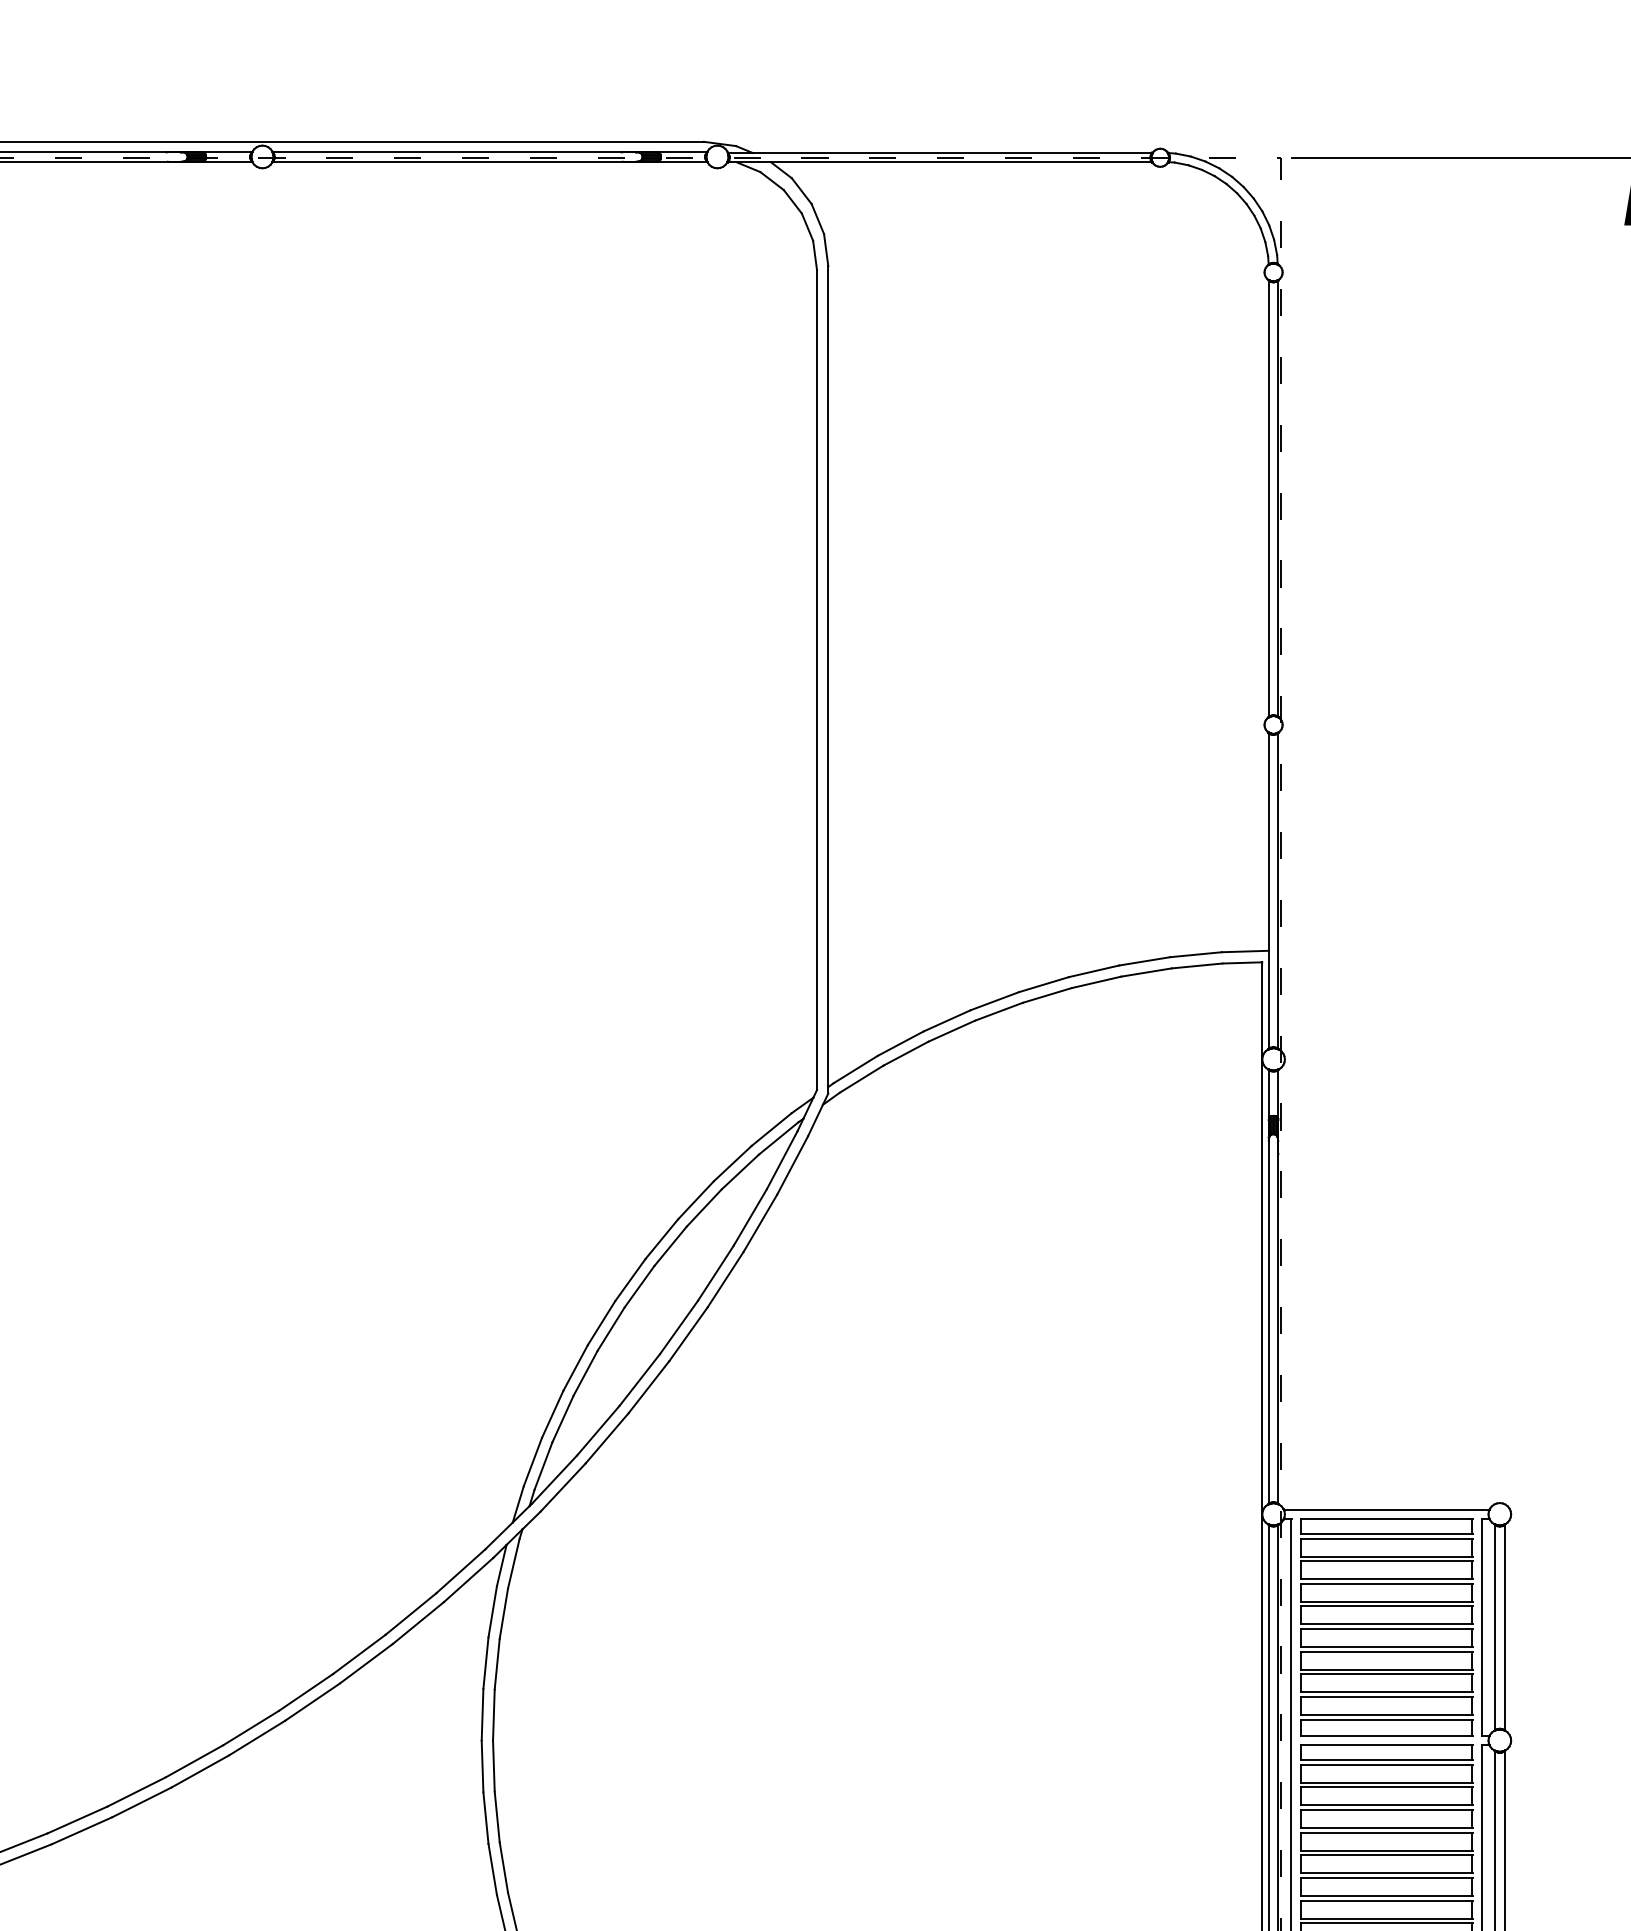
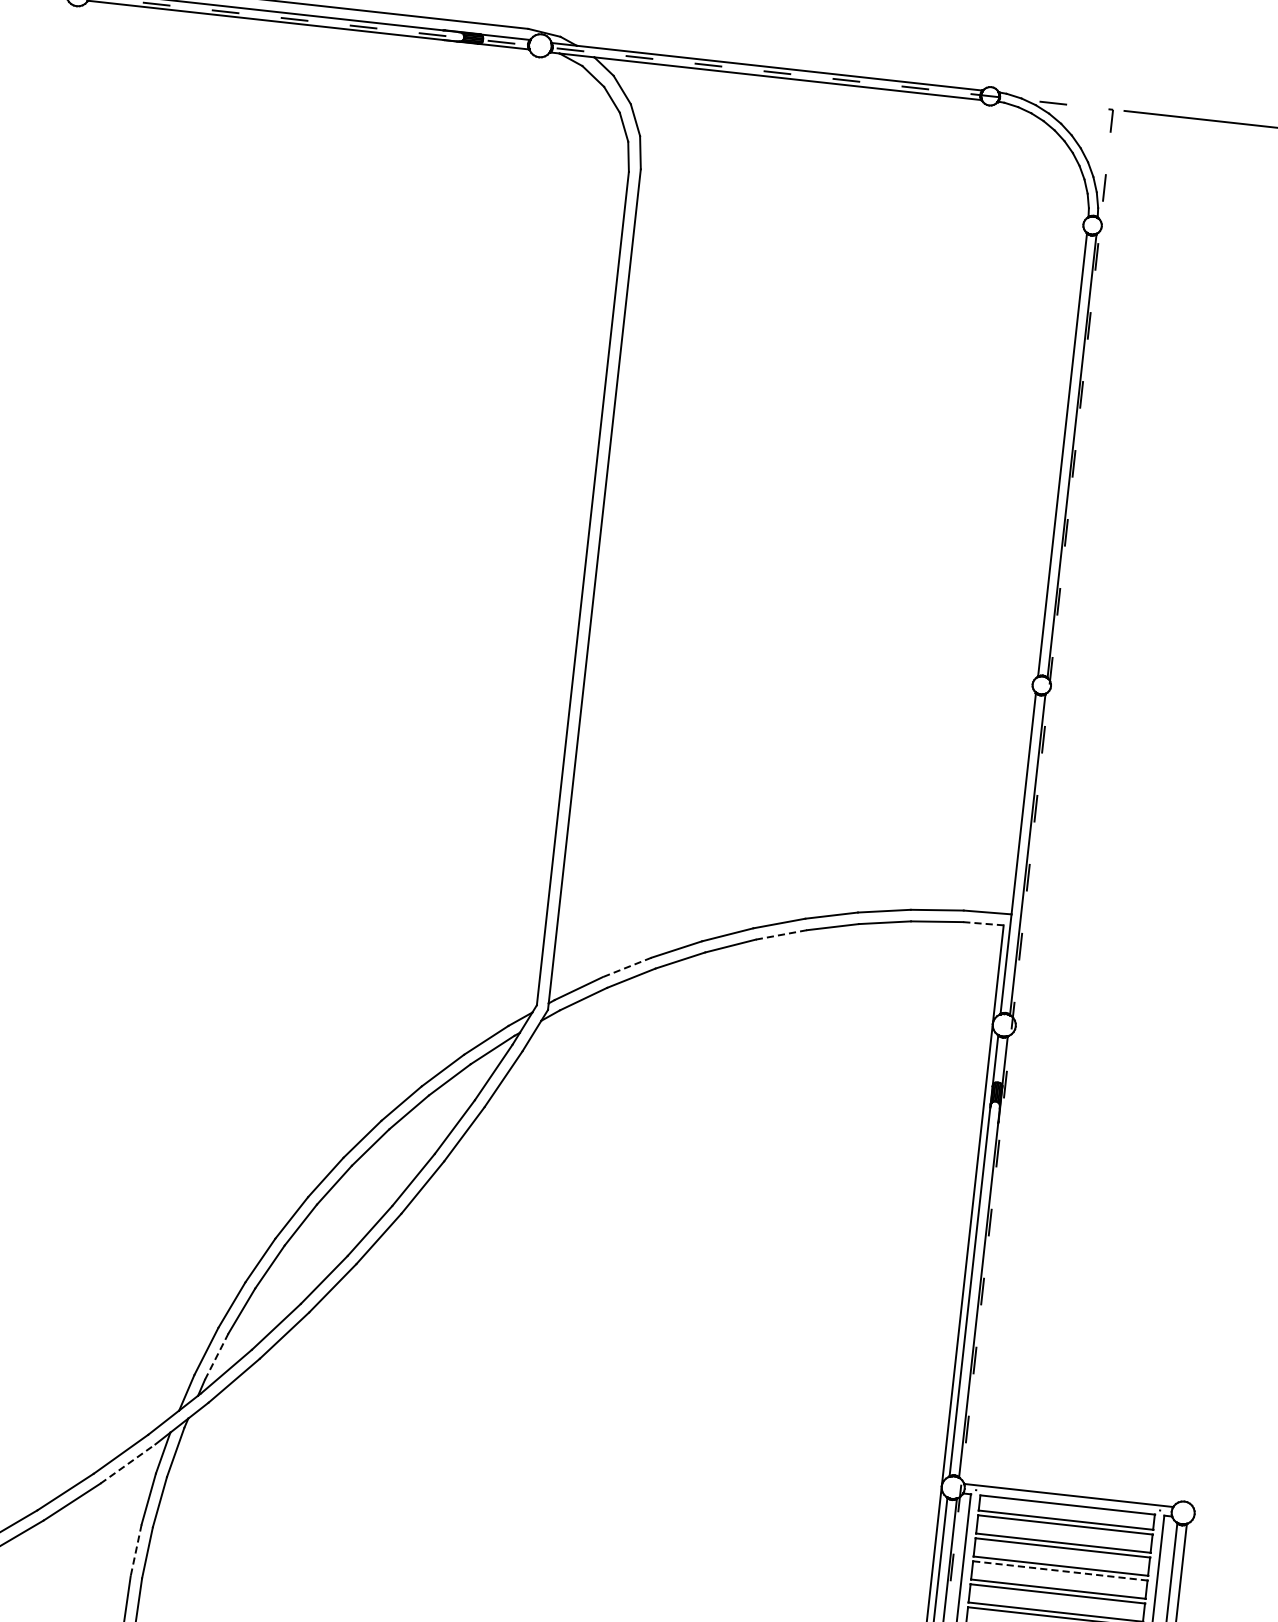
line: (1242, 962) -> (983, 923), solid -> dashed
line: (1047, 995) -> (781, 934), solid -> dashed
line: (900, 1043) -> (626, 967), solid -> dashed
line: (543, 1466) -> (216, 1357), solid -> dashed
line: (469, 1579) -> (128, 1463), solid -> dashed
line: (1386, 1583) -> (1060, 1570), solid -> dashed
line: (485, 1663) -> (135, 1550), solid -> dashed

